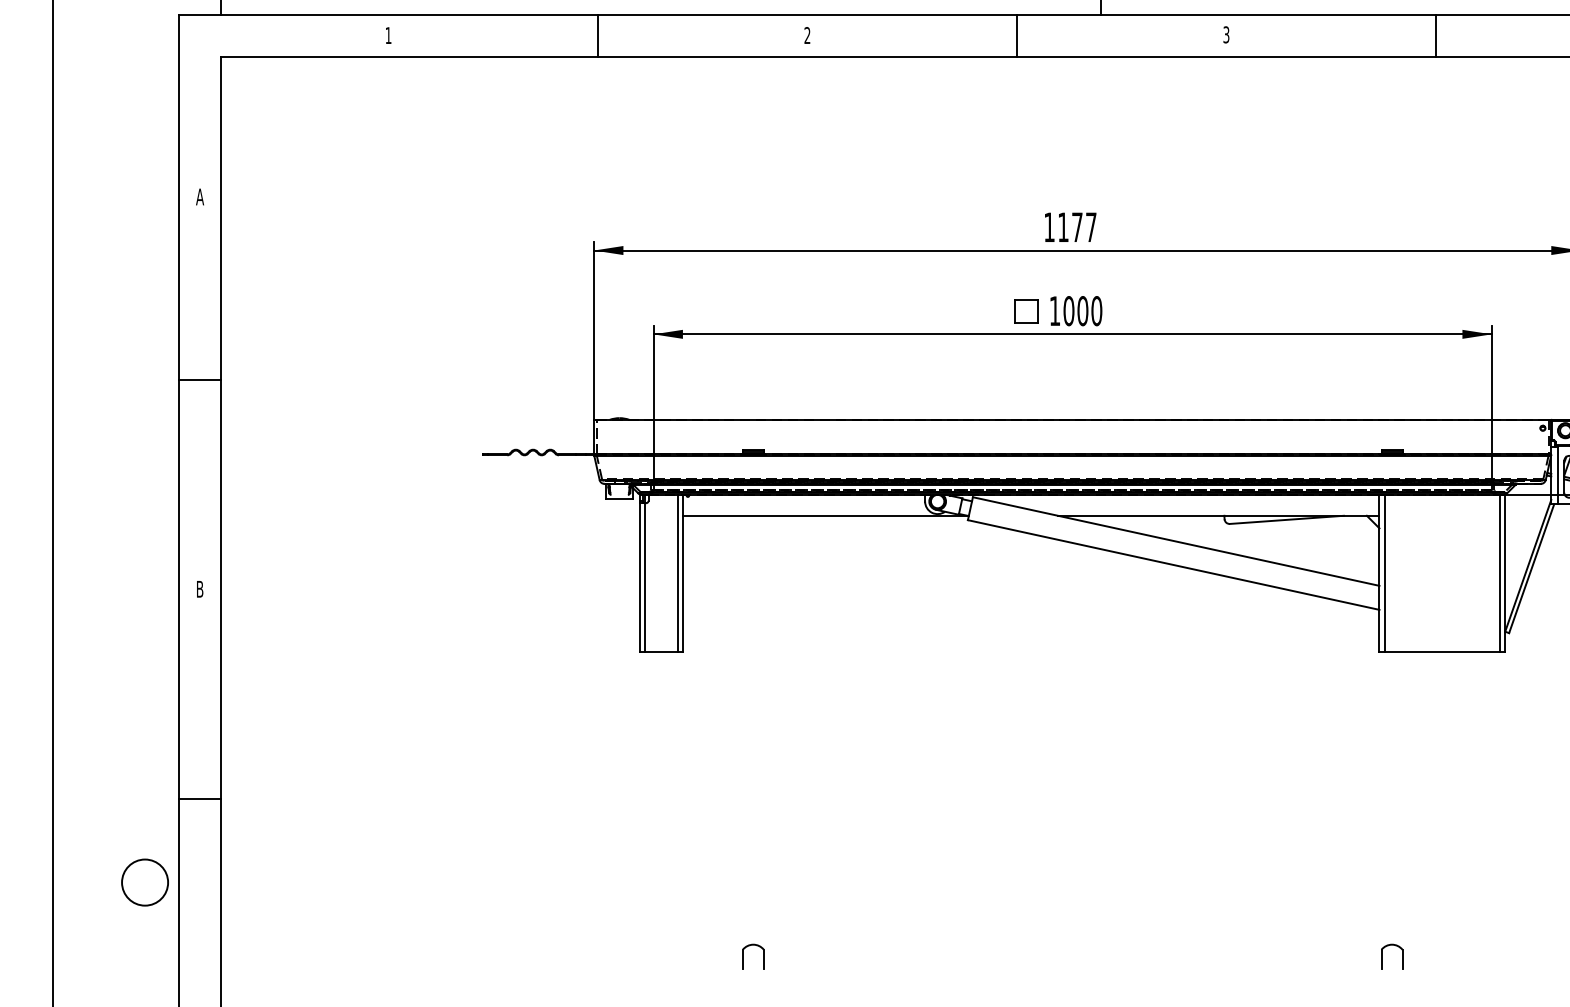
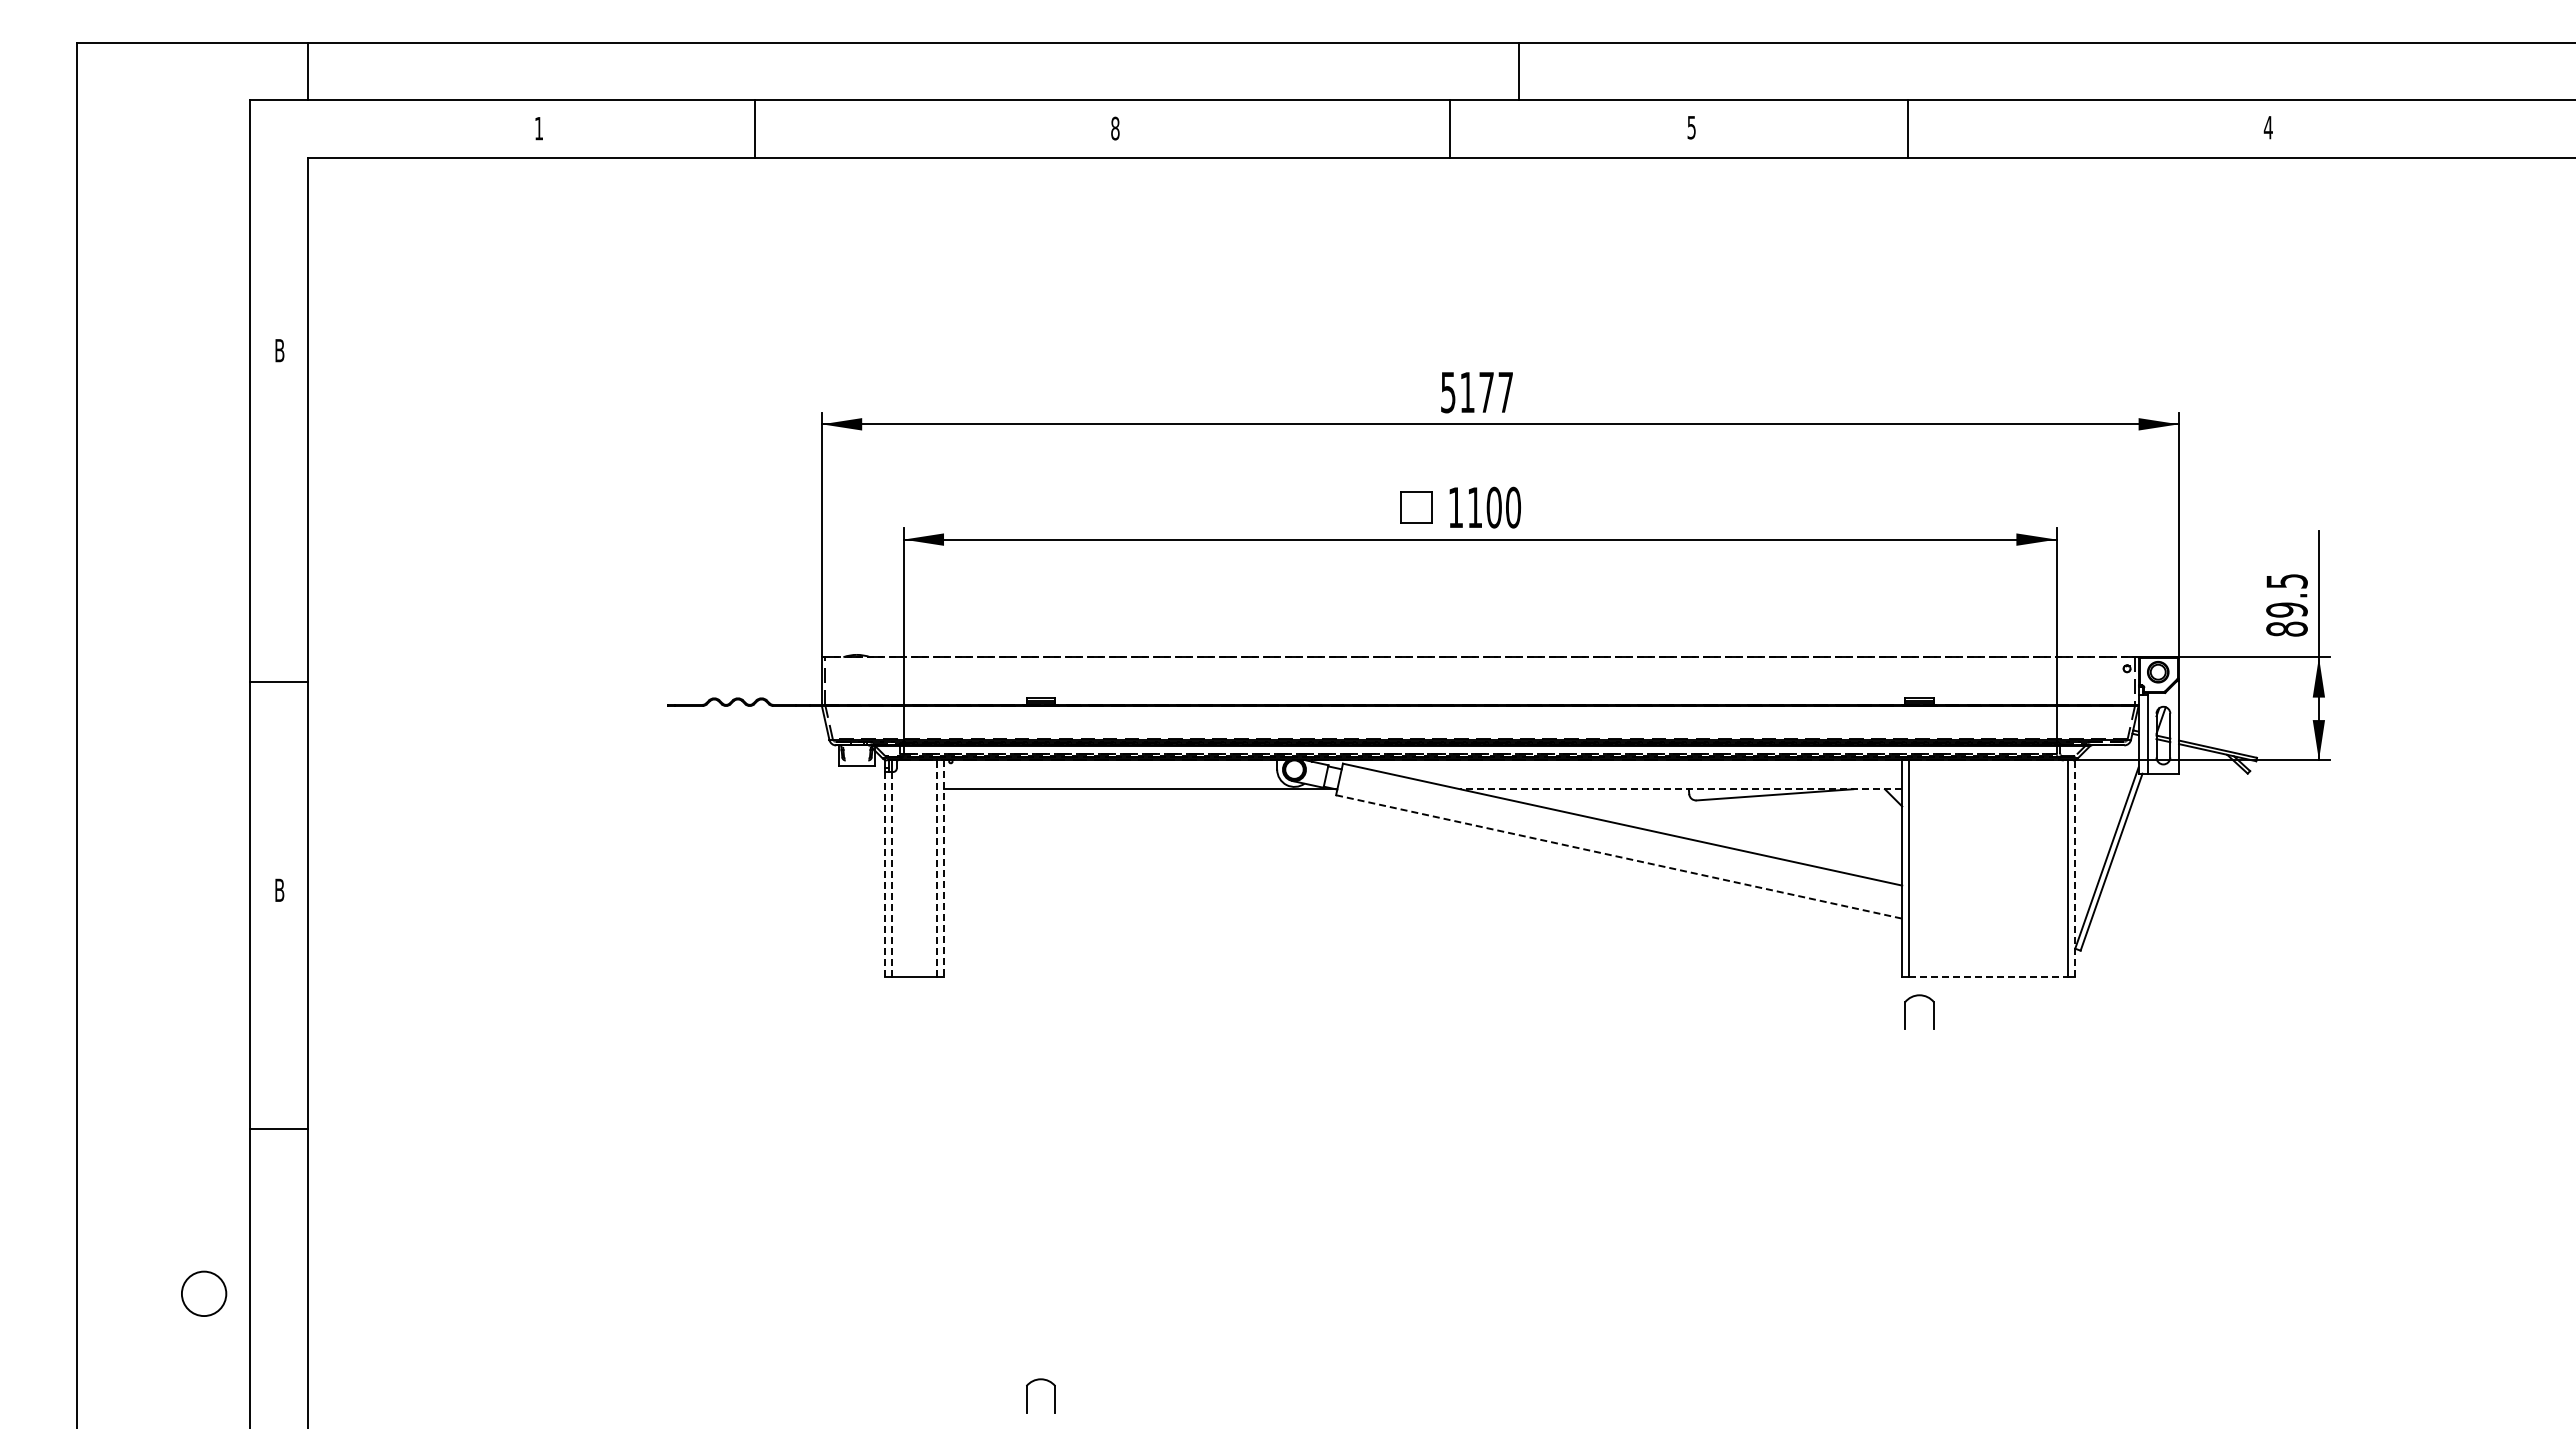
text: (1226, 34) -> (1691, 126), 3 -> 5
text: (807, 35) -> (1115, 128), 2 -> 8
line: (597, 36) -> (754, 129), moved
line: (1016, 36) -> (1450, 129), moved
line: (1435, 36) -> (1907, 129), moved
text: (199, 196) -> (279, 350), A -> B
text: (1049, 227) -> (1448, 392), 1177 -> 5177
text: (1068, 311) -> (1474, 507), 1000 -> 1100
line: (199, 380) -> (278, 682), moved
line: (1072, 420) -> (1479, 657), solid -> dashed
line: (1218, 515) -> (1680, 789), solid -> dashed
line: (1173, 564) -> (1619, 856), solid -> dashed
line: (678, 573) -> (937, 868), solid -> dashed
line: (1505, 573) -> (2075, 868), solid -> dashed
line: (683, 574) -> (944, 869), solid -> dashed
line: (640, 577) -> (885, 874), solid -> dashed
line: (645, 577) -> (892, 874), solid -> dashed
line: (1442, 652) -> (1988, 977), solid -> dashed
line: (199, 798) -> (278, 1128), moved
circle: (144, 882) -> (203, 1293), size x0.7
part: (1381, 956) -> (1905, 1011), moved

